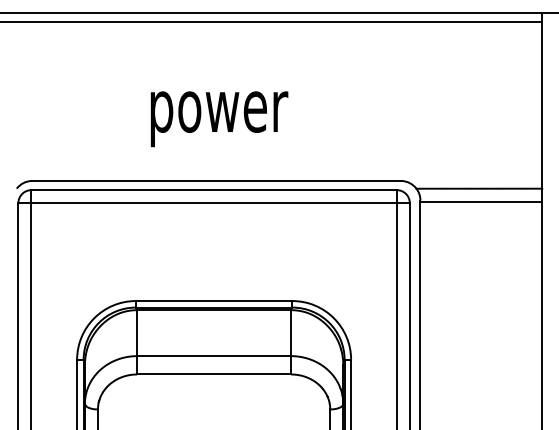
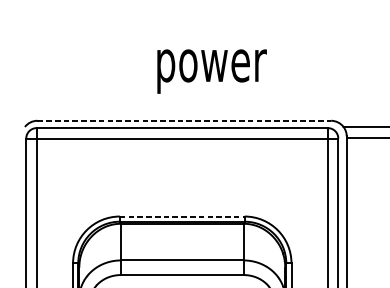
text: (219, 119) -> (212, 71), moved
line: (217, 180) -> (184, 120), solid -> dashed
line: (214, 301) -> (182, 216), solid -> dashed

